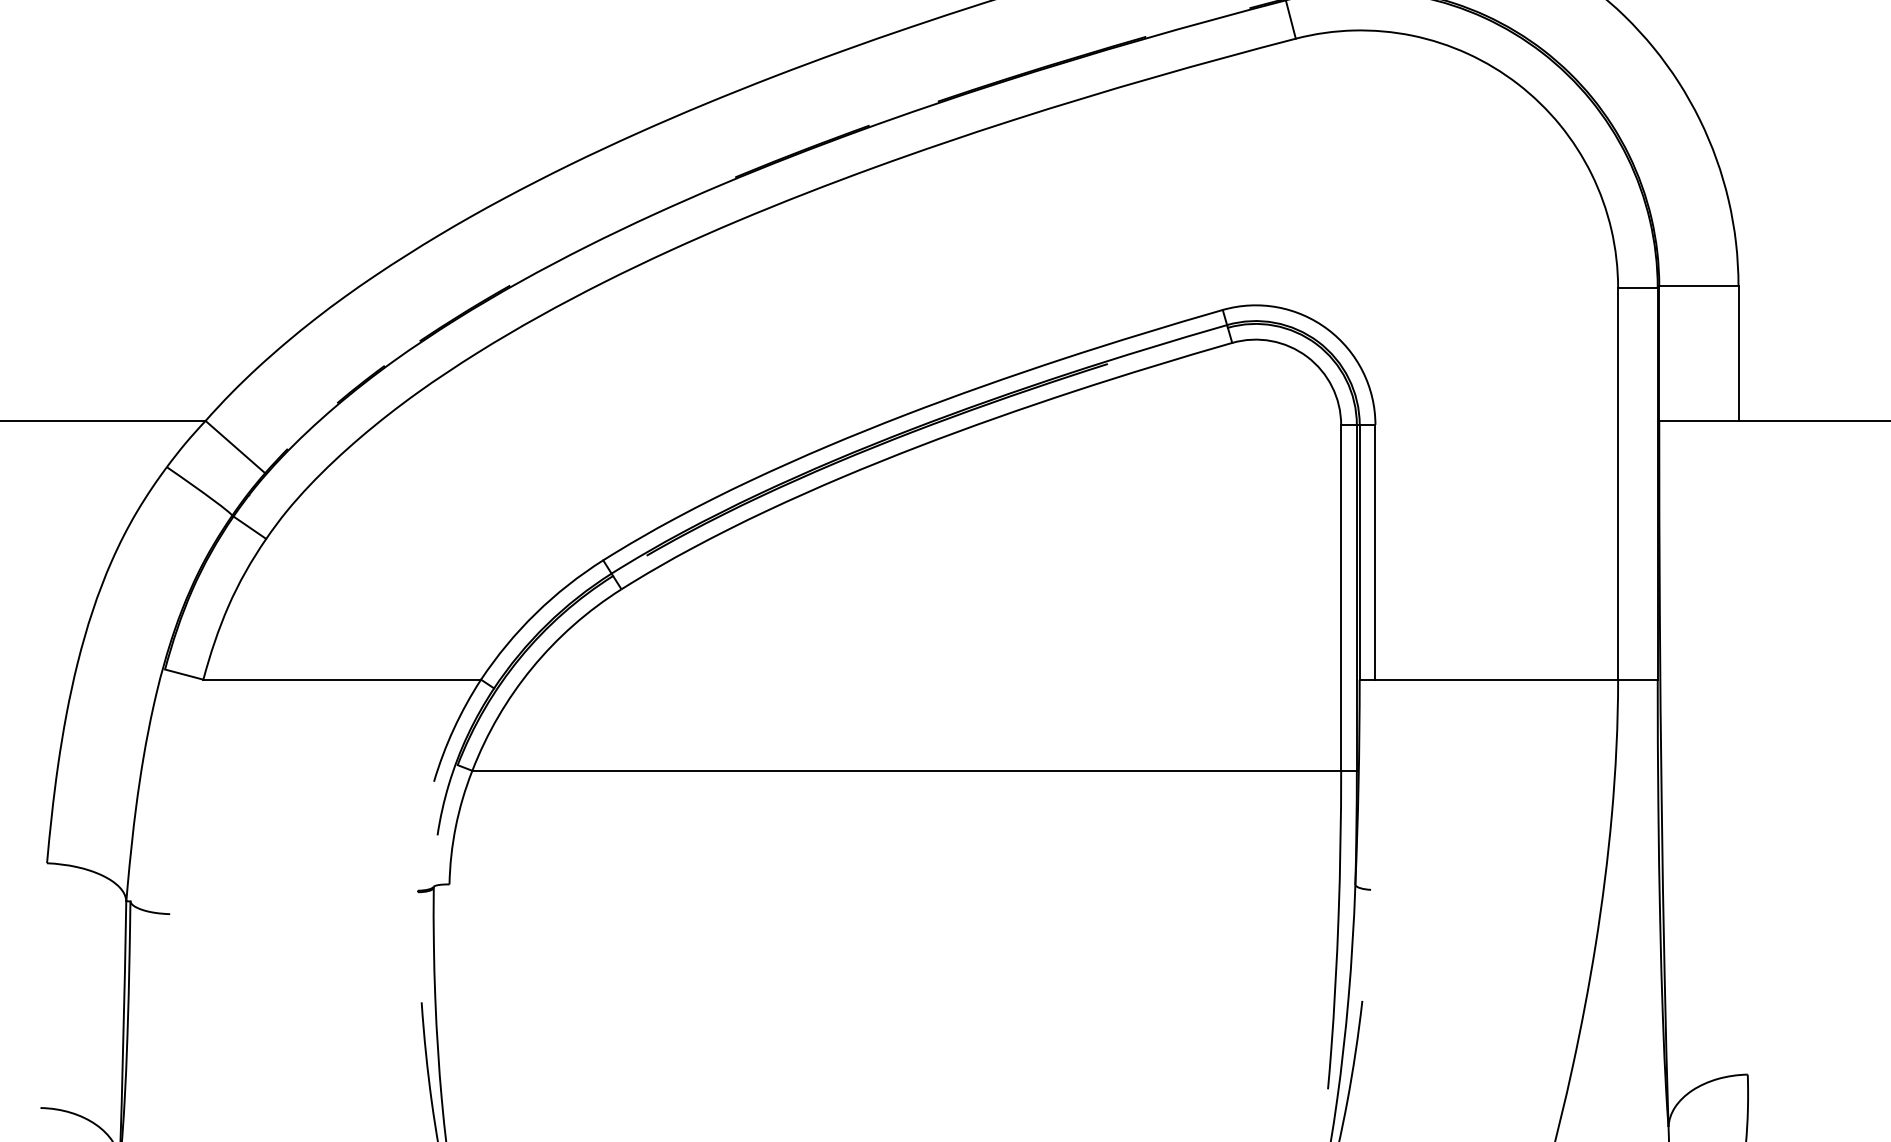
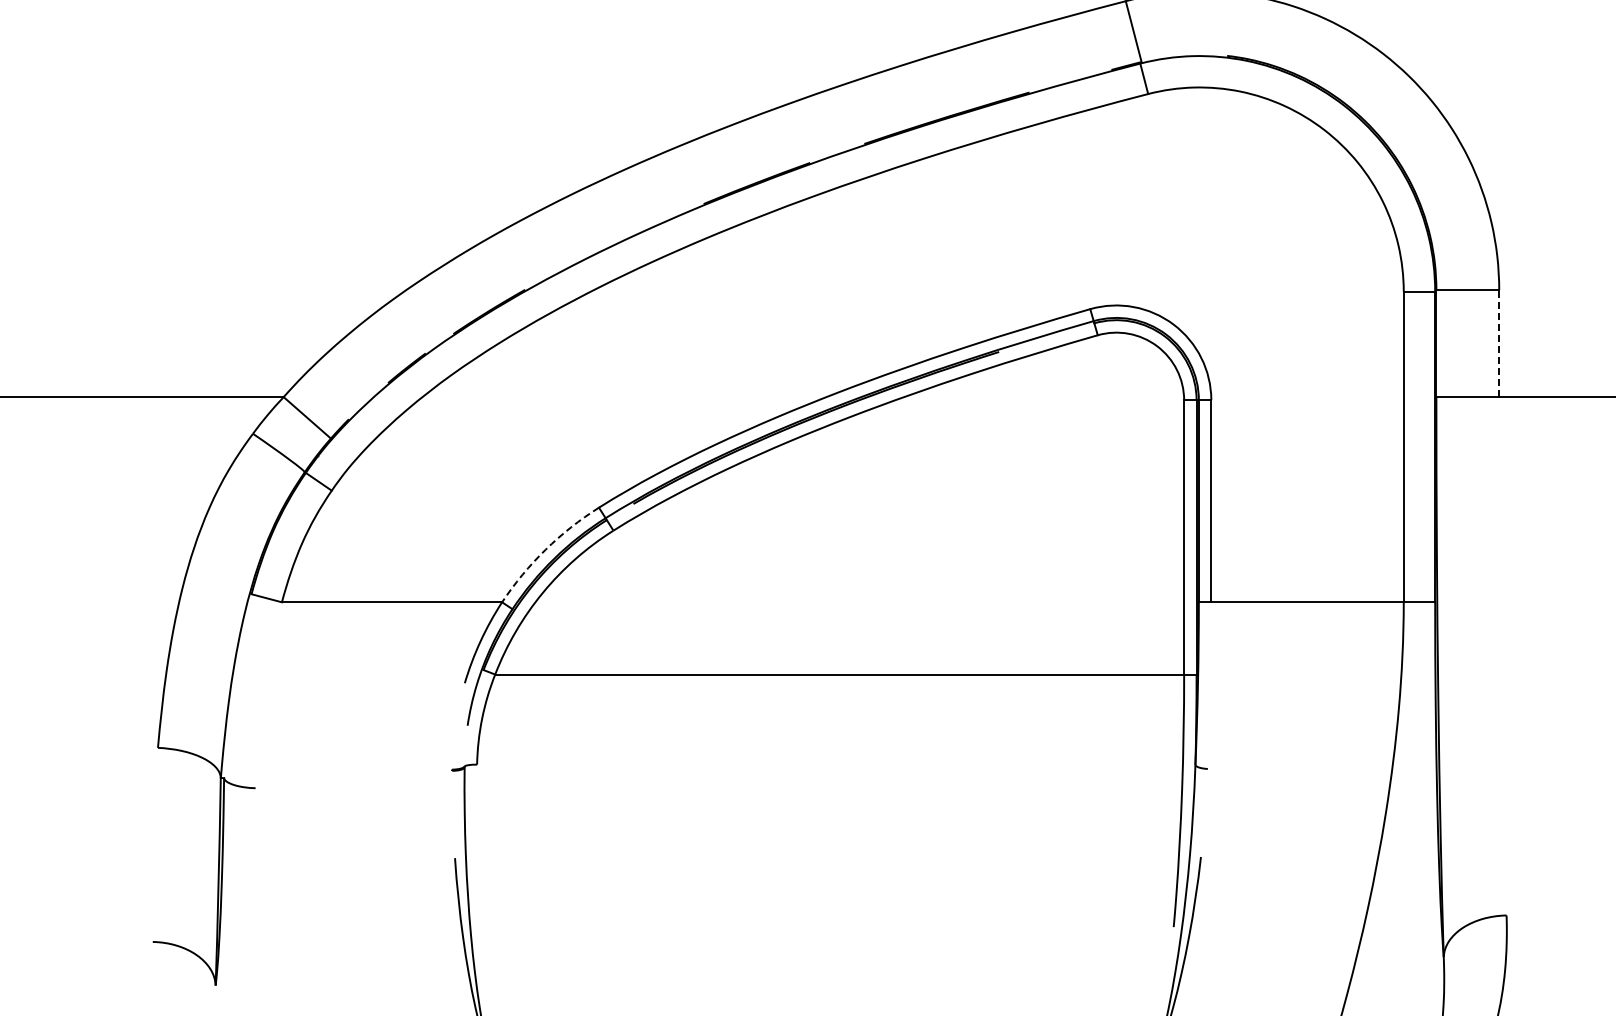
line: (1738, 353) -> (1499, 343), solid -> dashed
arc: (535, 613) -> (545, 549), solid -> dashed

